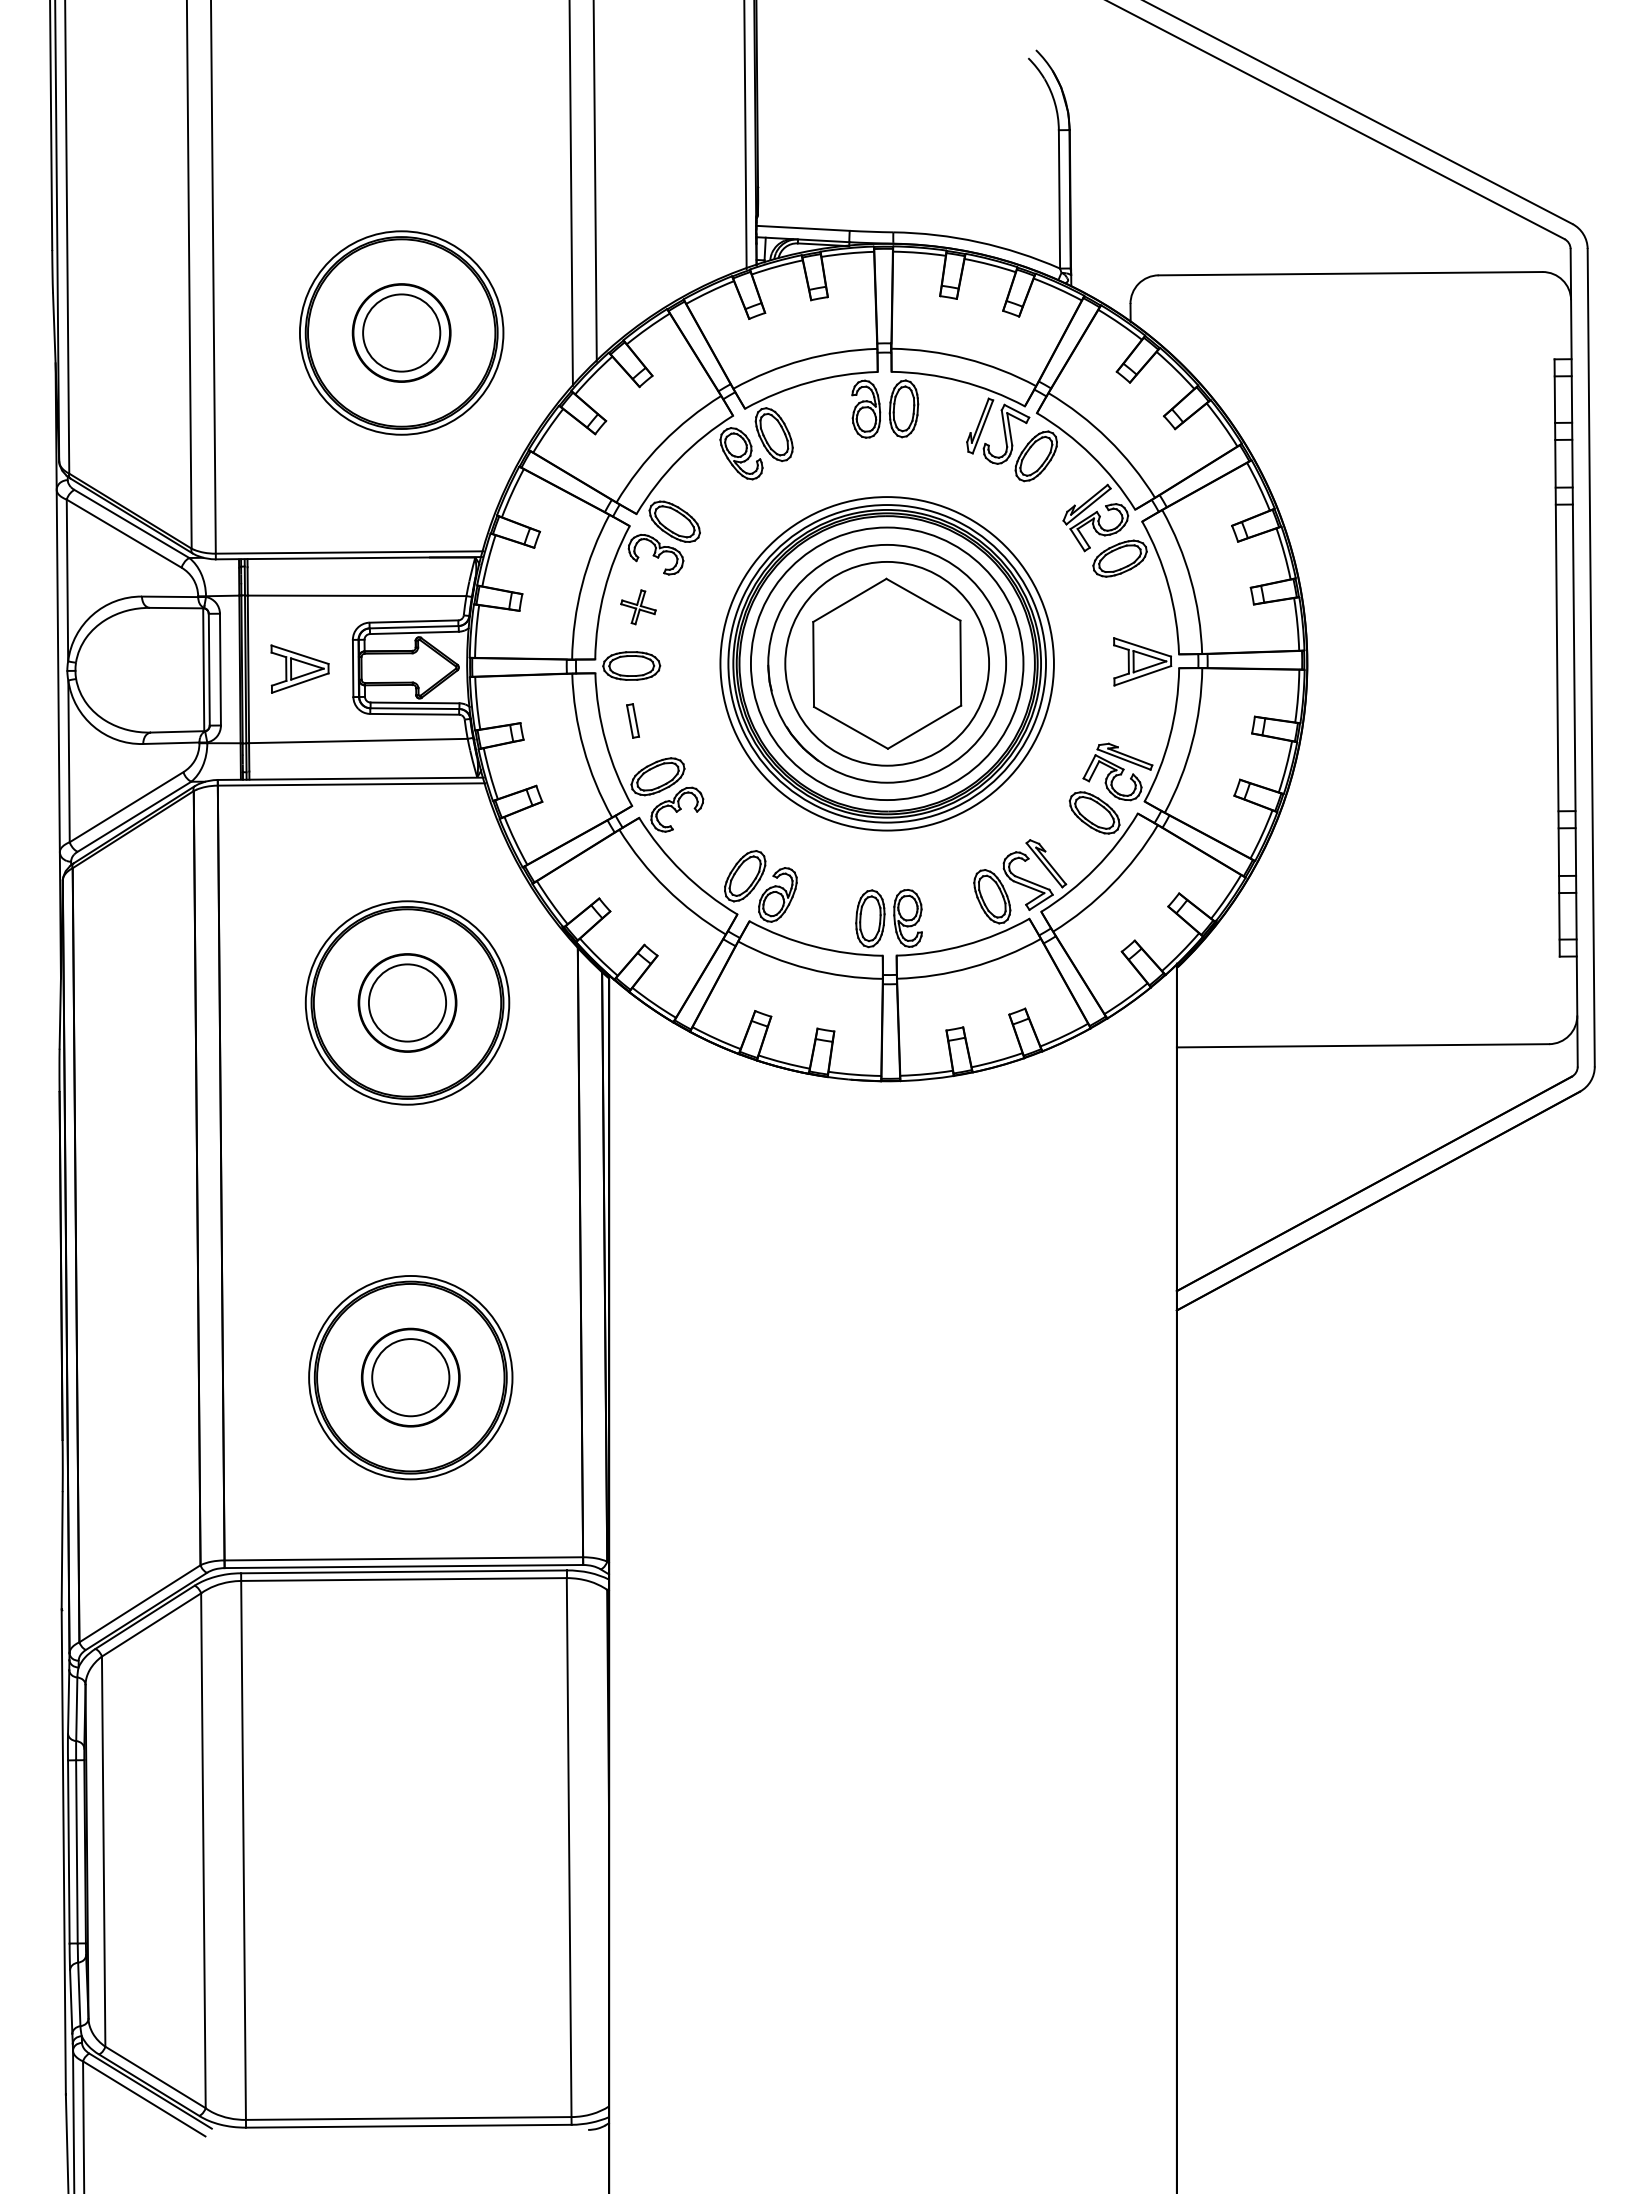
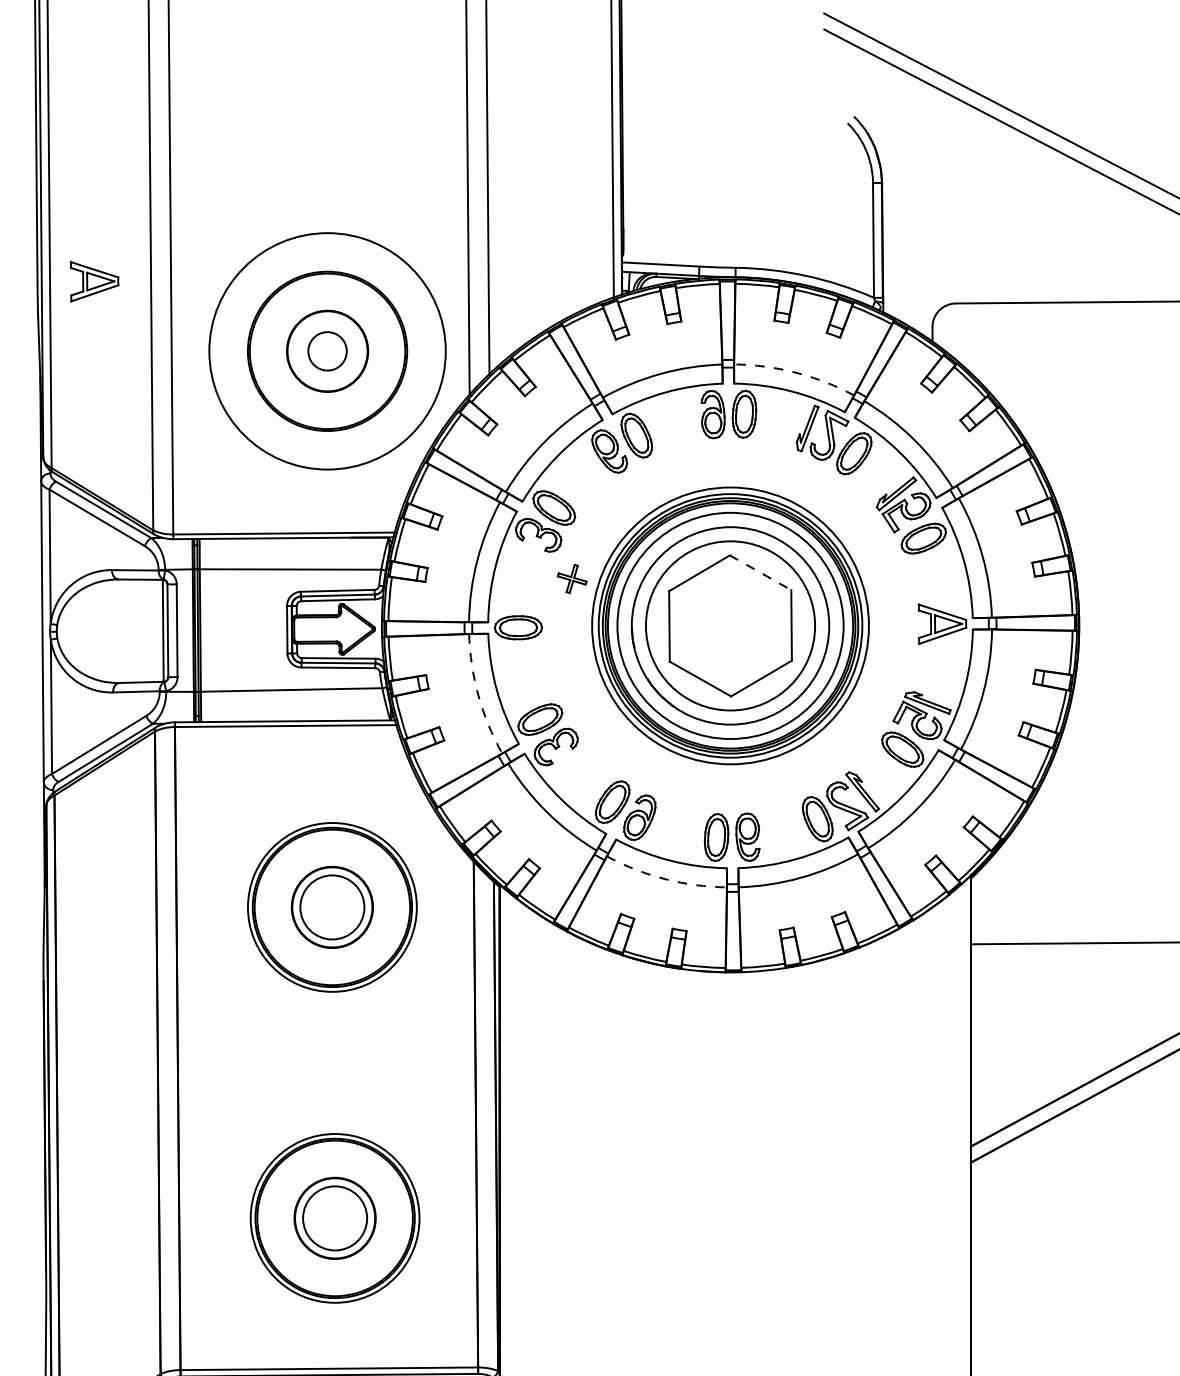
circle: (401, 332) -> (327, 350), size x0.6
circle: (401, 332) -> (327, 350), size x1.4
arc: (966, 358) -> (796, 372), solid -> dashed
line: (923, 600) -> (760, 573), solid -> dashed
part: (638, 607) -> (572, 579), moved
part: (299, 668) -> (94, 281), moved
part: (633, 720) -> (519, 672), removed
arc: (583, 748) -> (478, 696), solid -> dashed
arc: (808, 968) -> (665, 878), solid -> dashed

